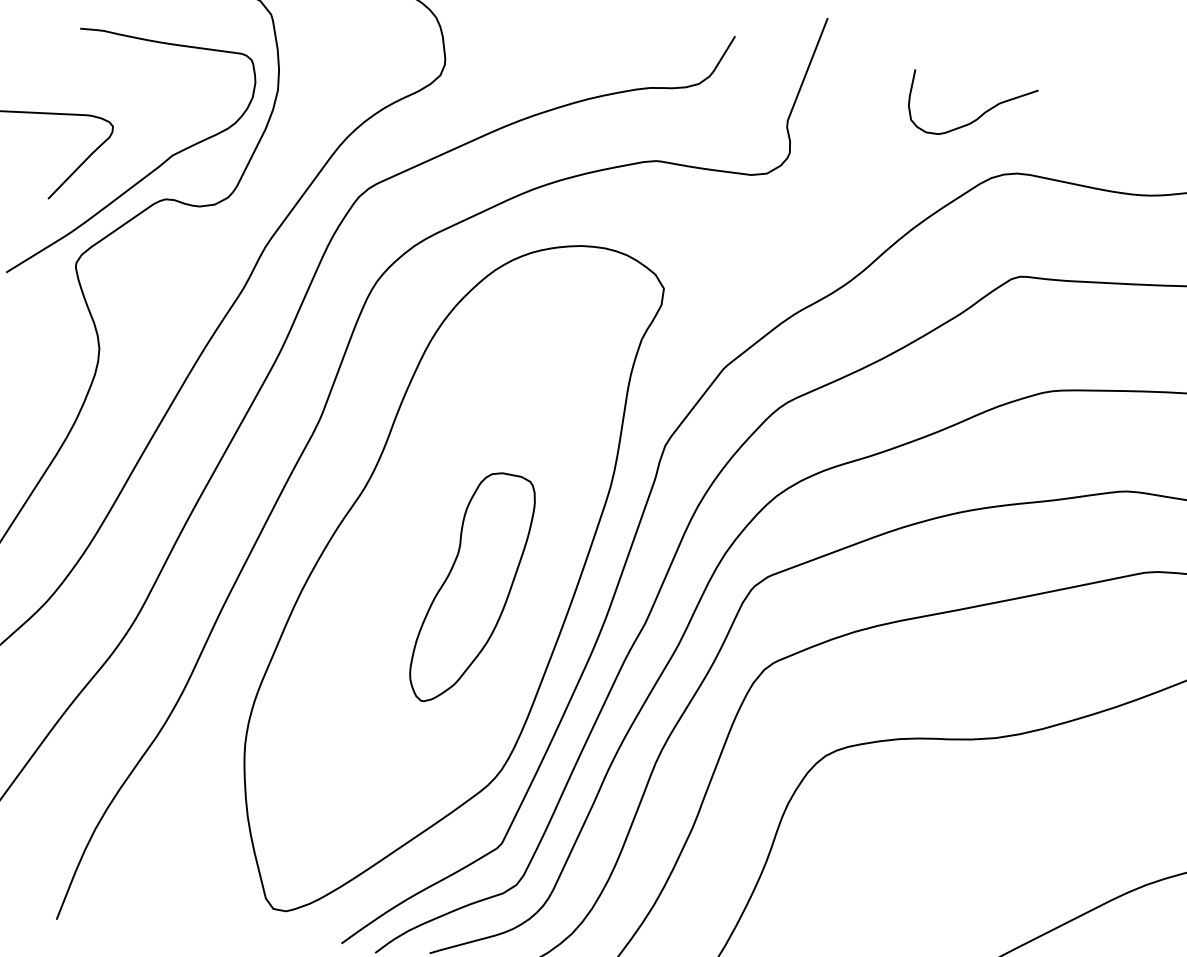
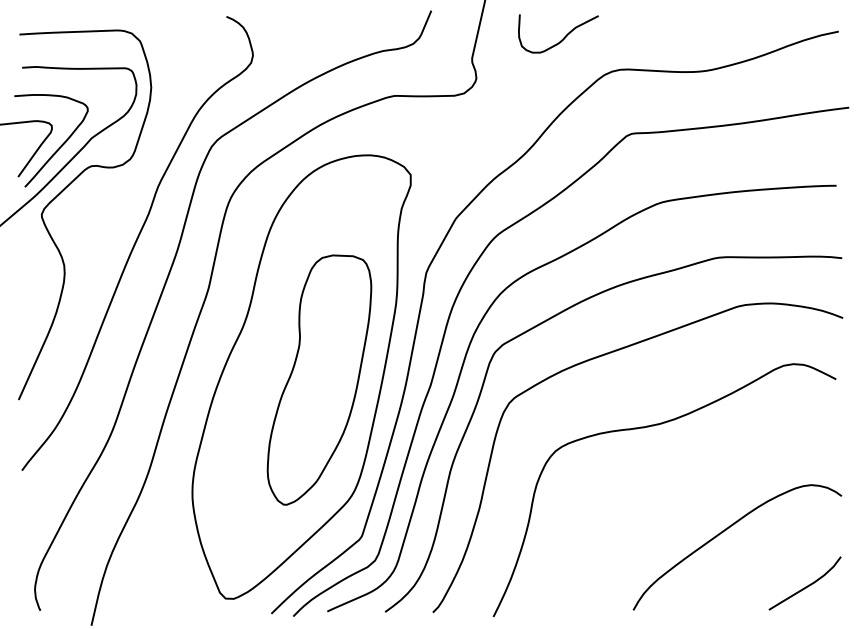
curve: (978, 115) -> (563, 37), moved
curve: (120, 160) -> (59, 146), added
part: (472, 587) -> (319, 379), size x1.67

